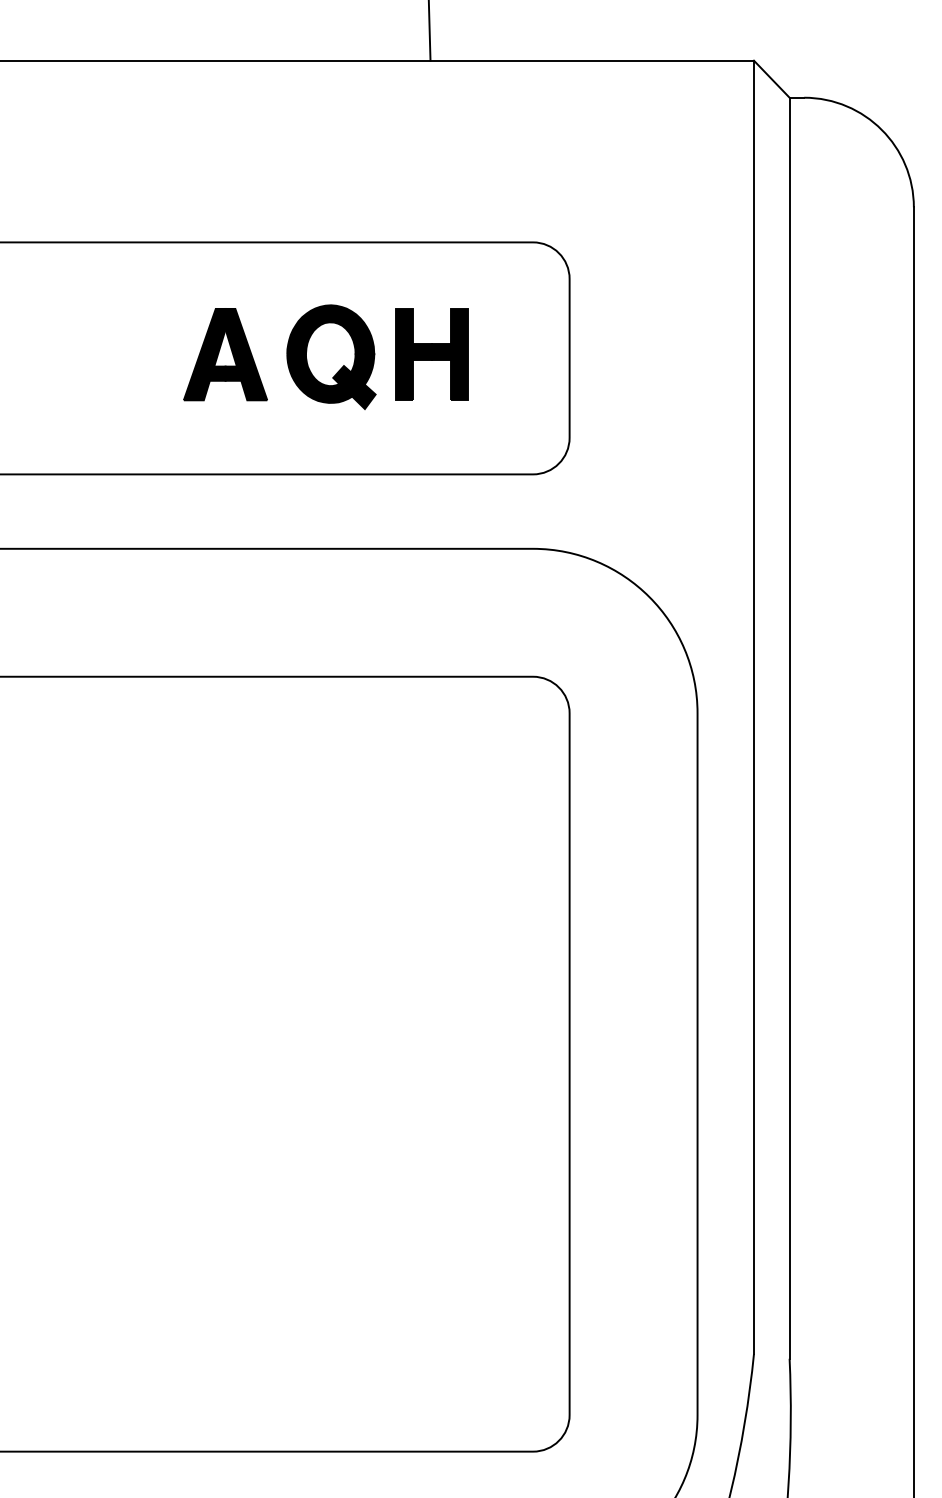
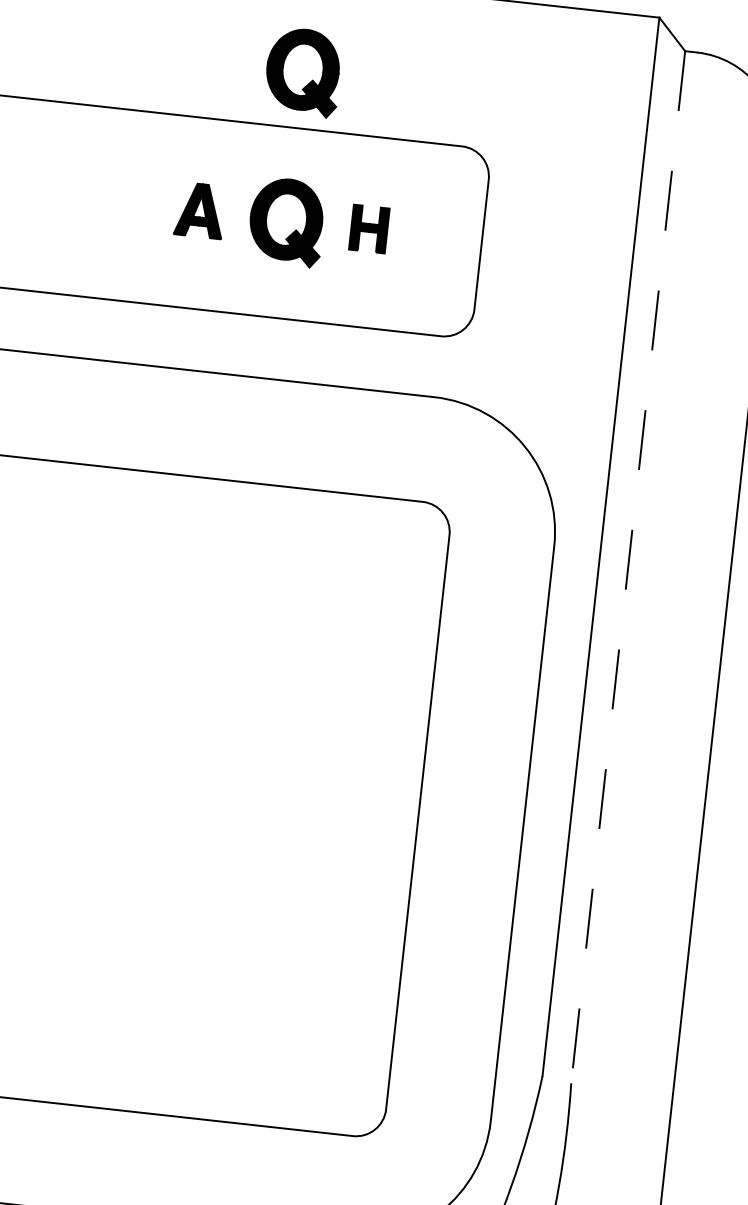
part: (331, 173) -> (303, 71), added
part: (225, 354) -> (200, 210), size x0.7
part: (431, 354) -> (368, 228), size x0.6
line: (789, 728) -> (628, 567), solid -> dashed

